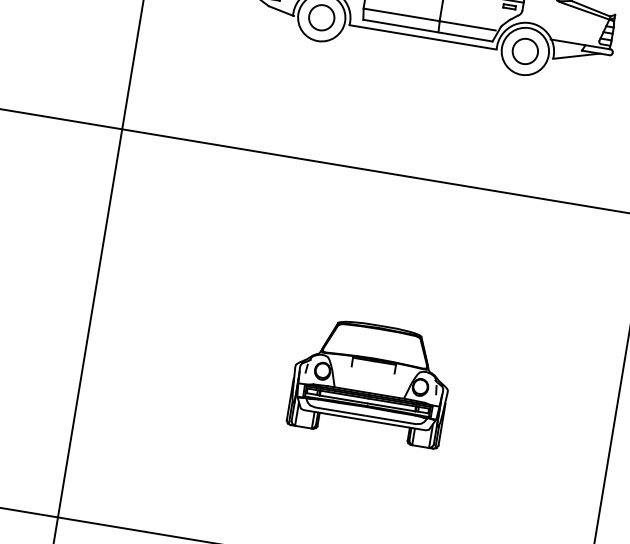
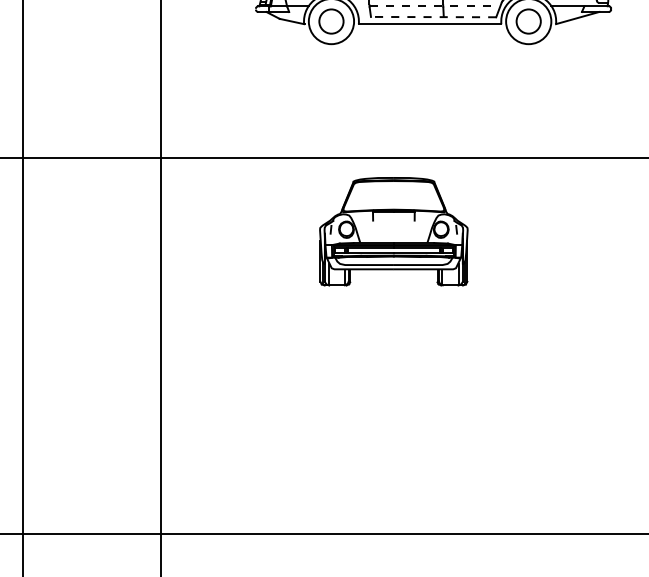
line: (429, 19) -> (433, 6), solid -> dashed
line: (427, 31) -> (433, 17), solid -> dashed
part: (370, 381) -> (393, 231), moved

